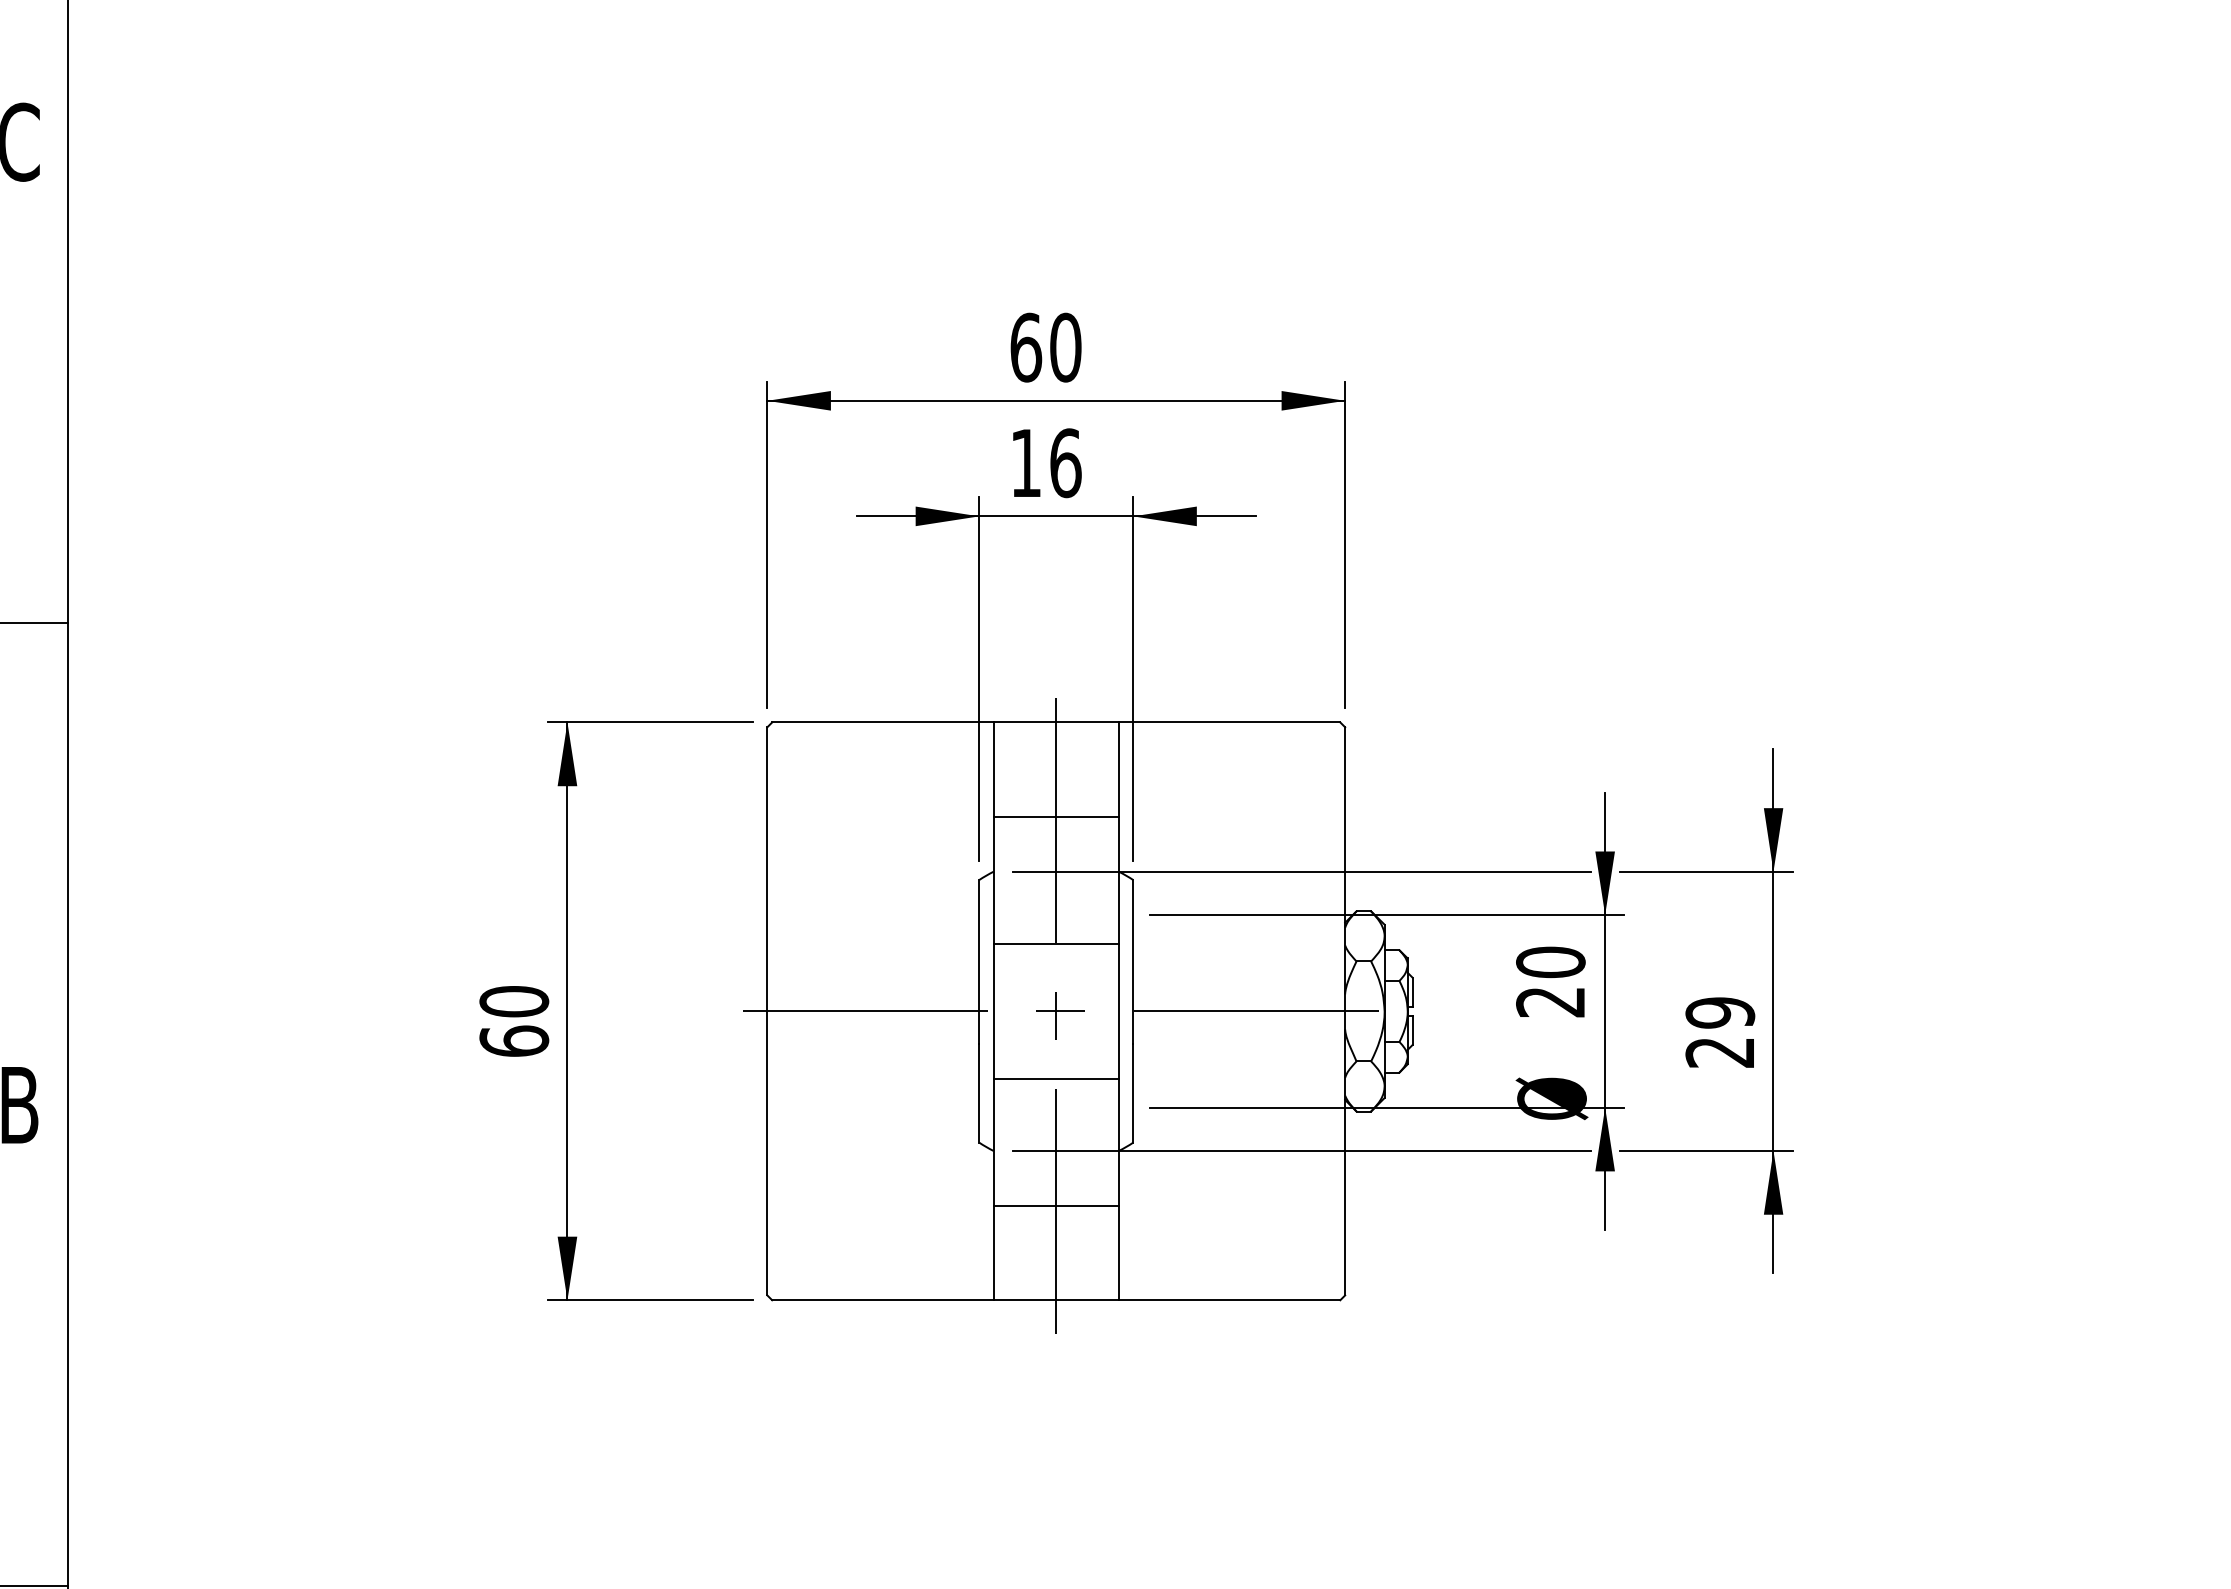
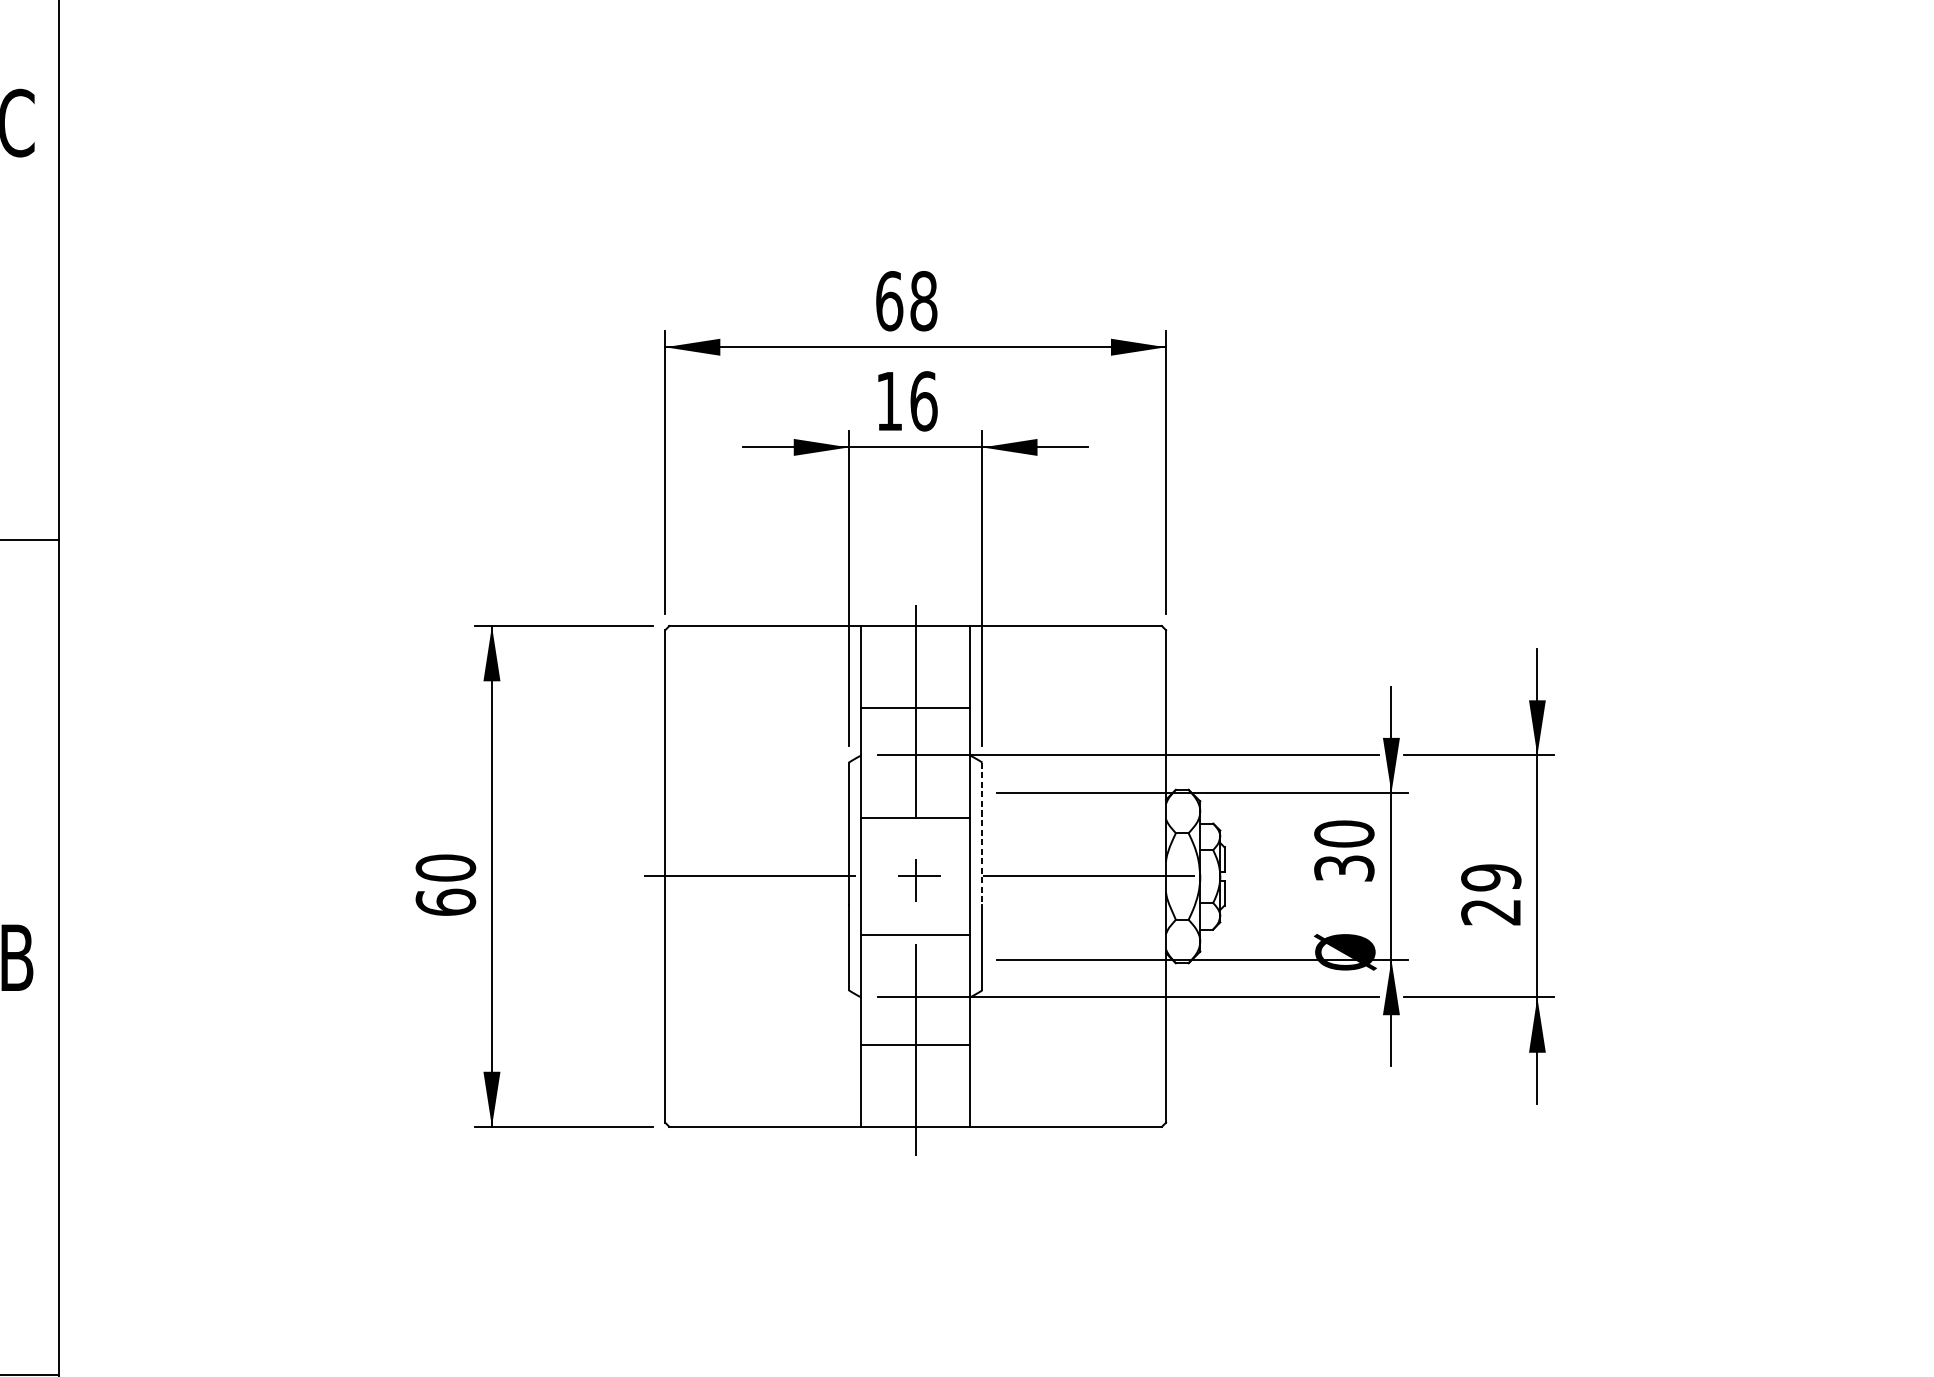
text: (1065, 347) -> (923, 301), 60 -> 68
line: (1133, 962) -> (982, 834), solid -> dashed
text: (1550, 1002) -> (1344, 868), 20 -> 30

